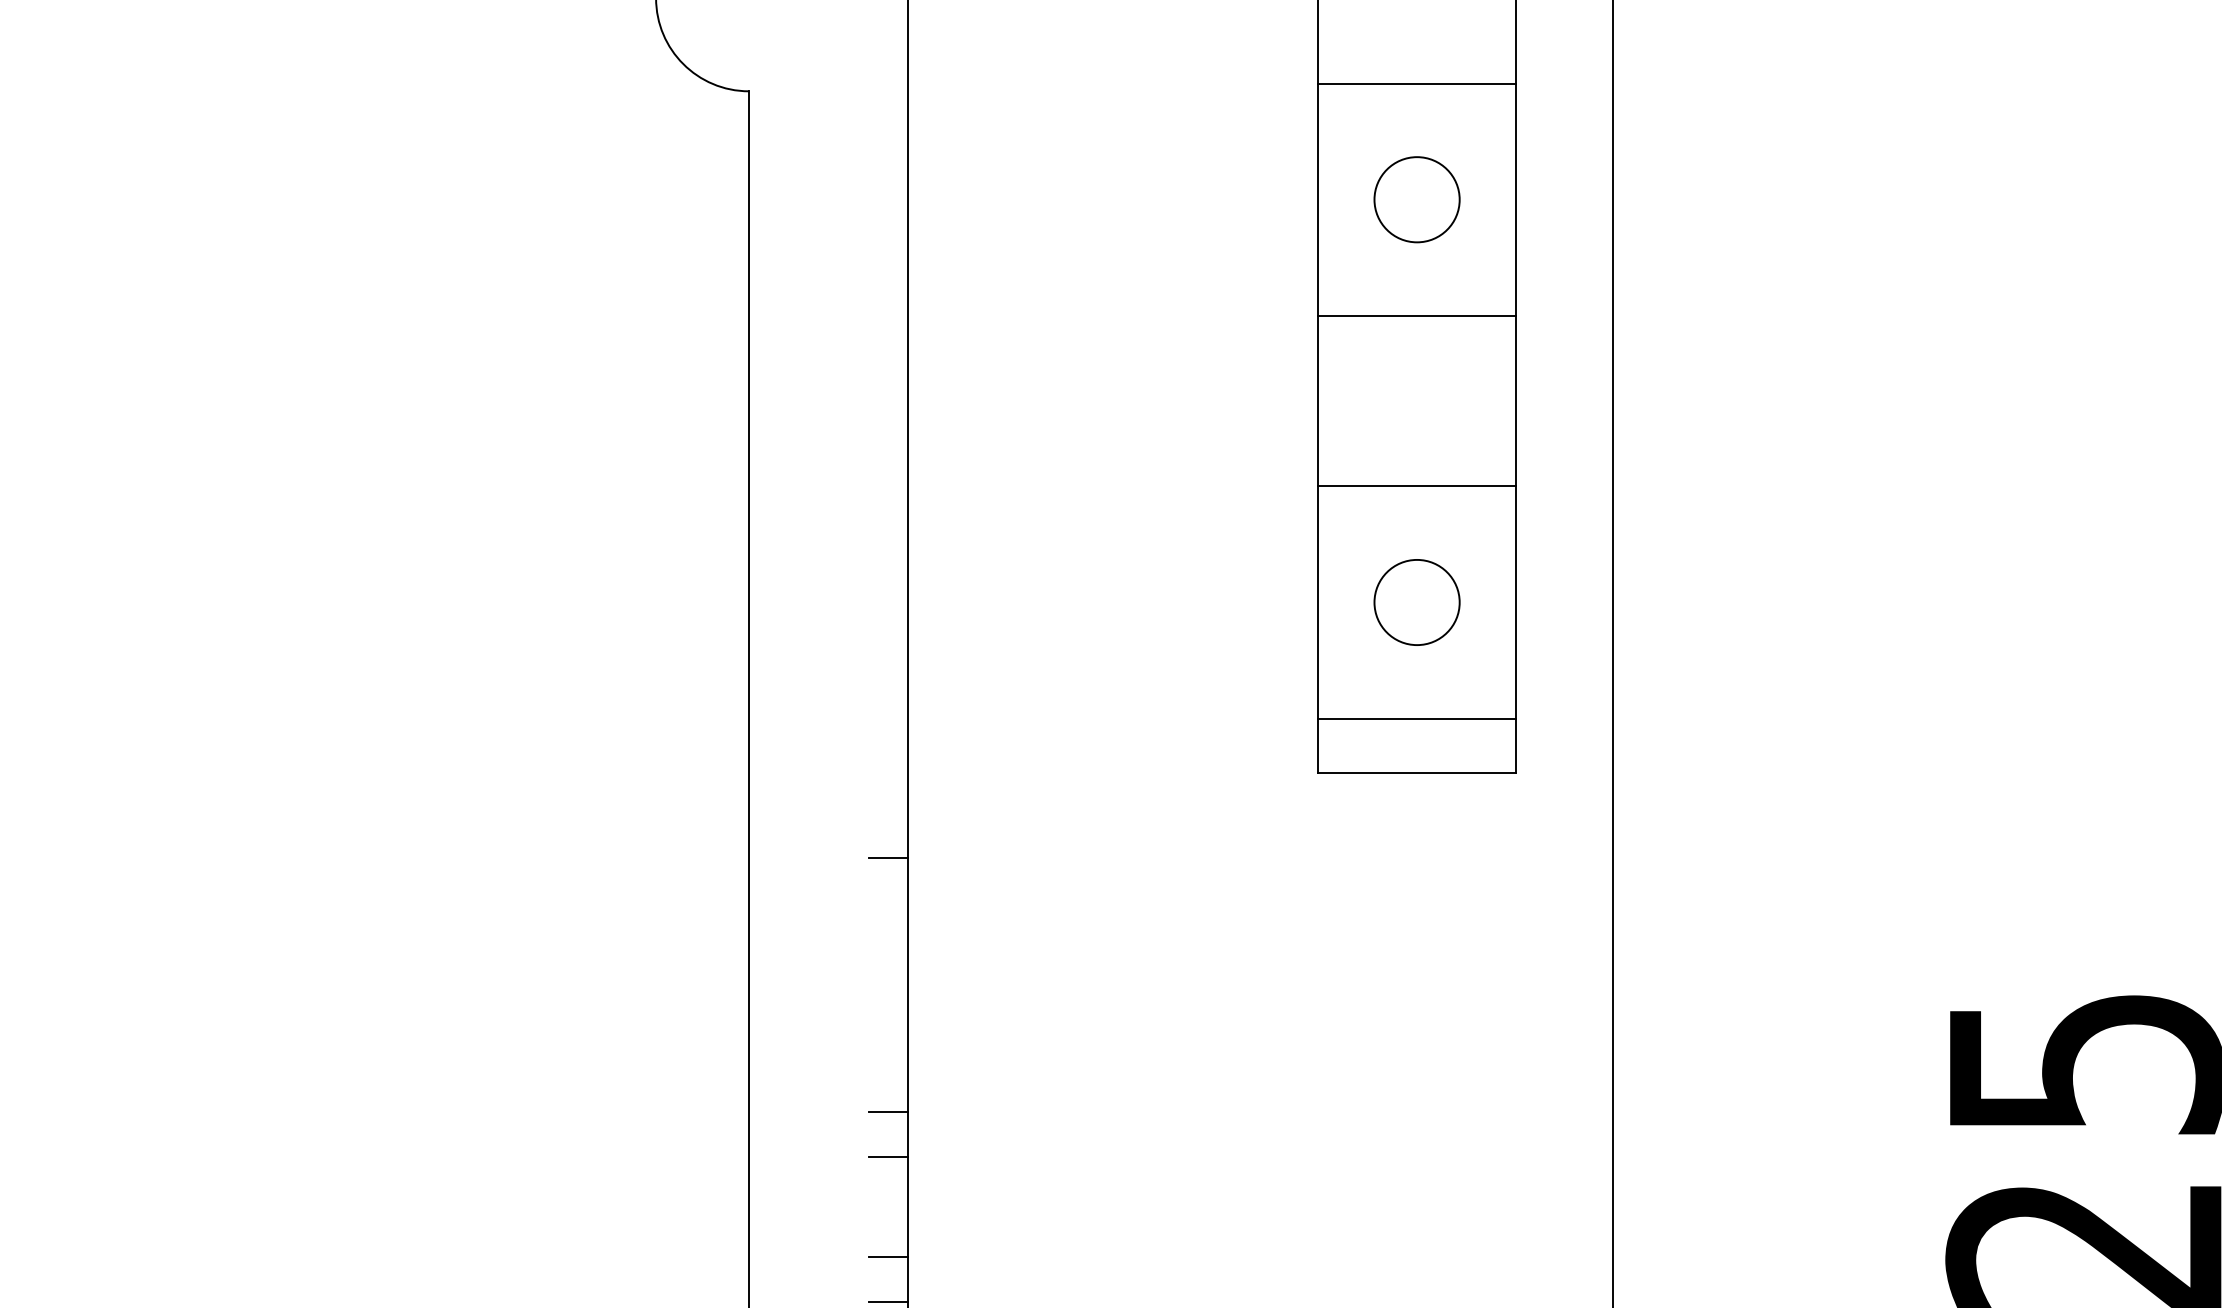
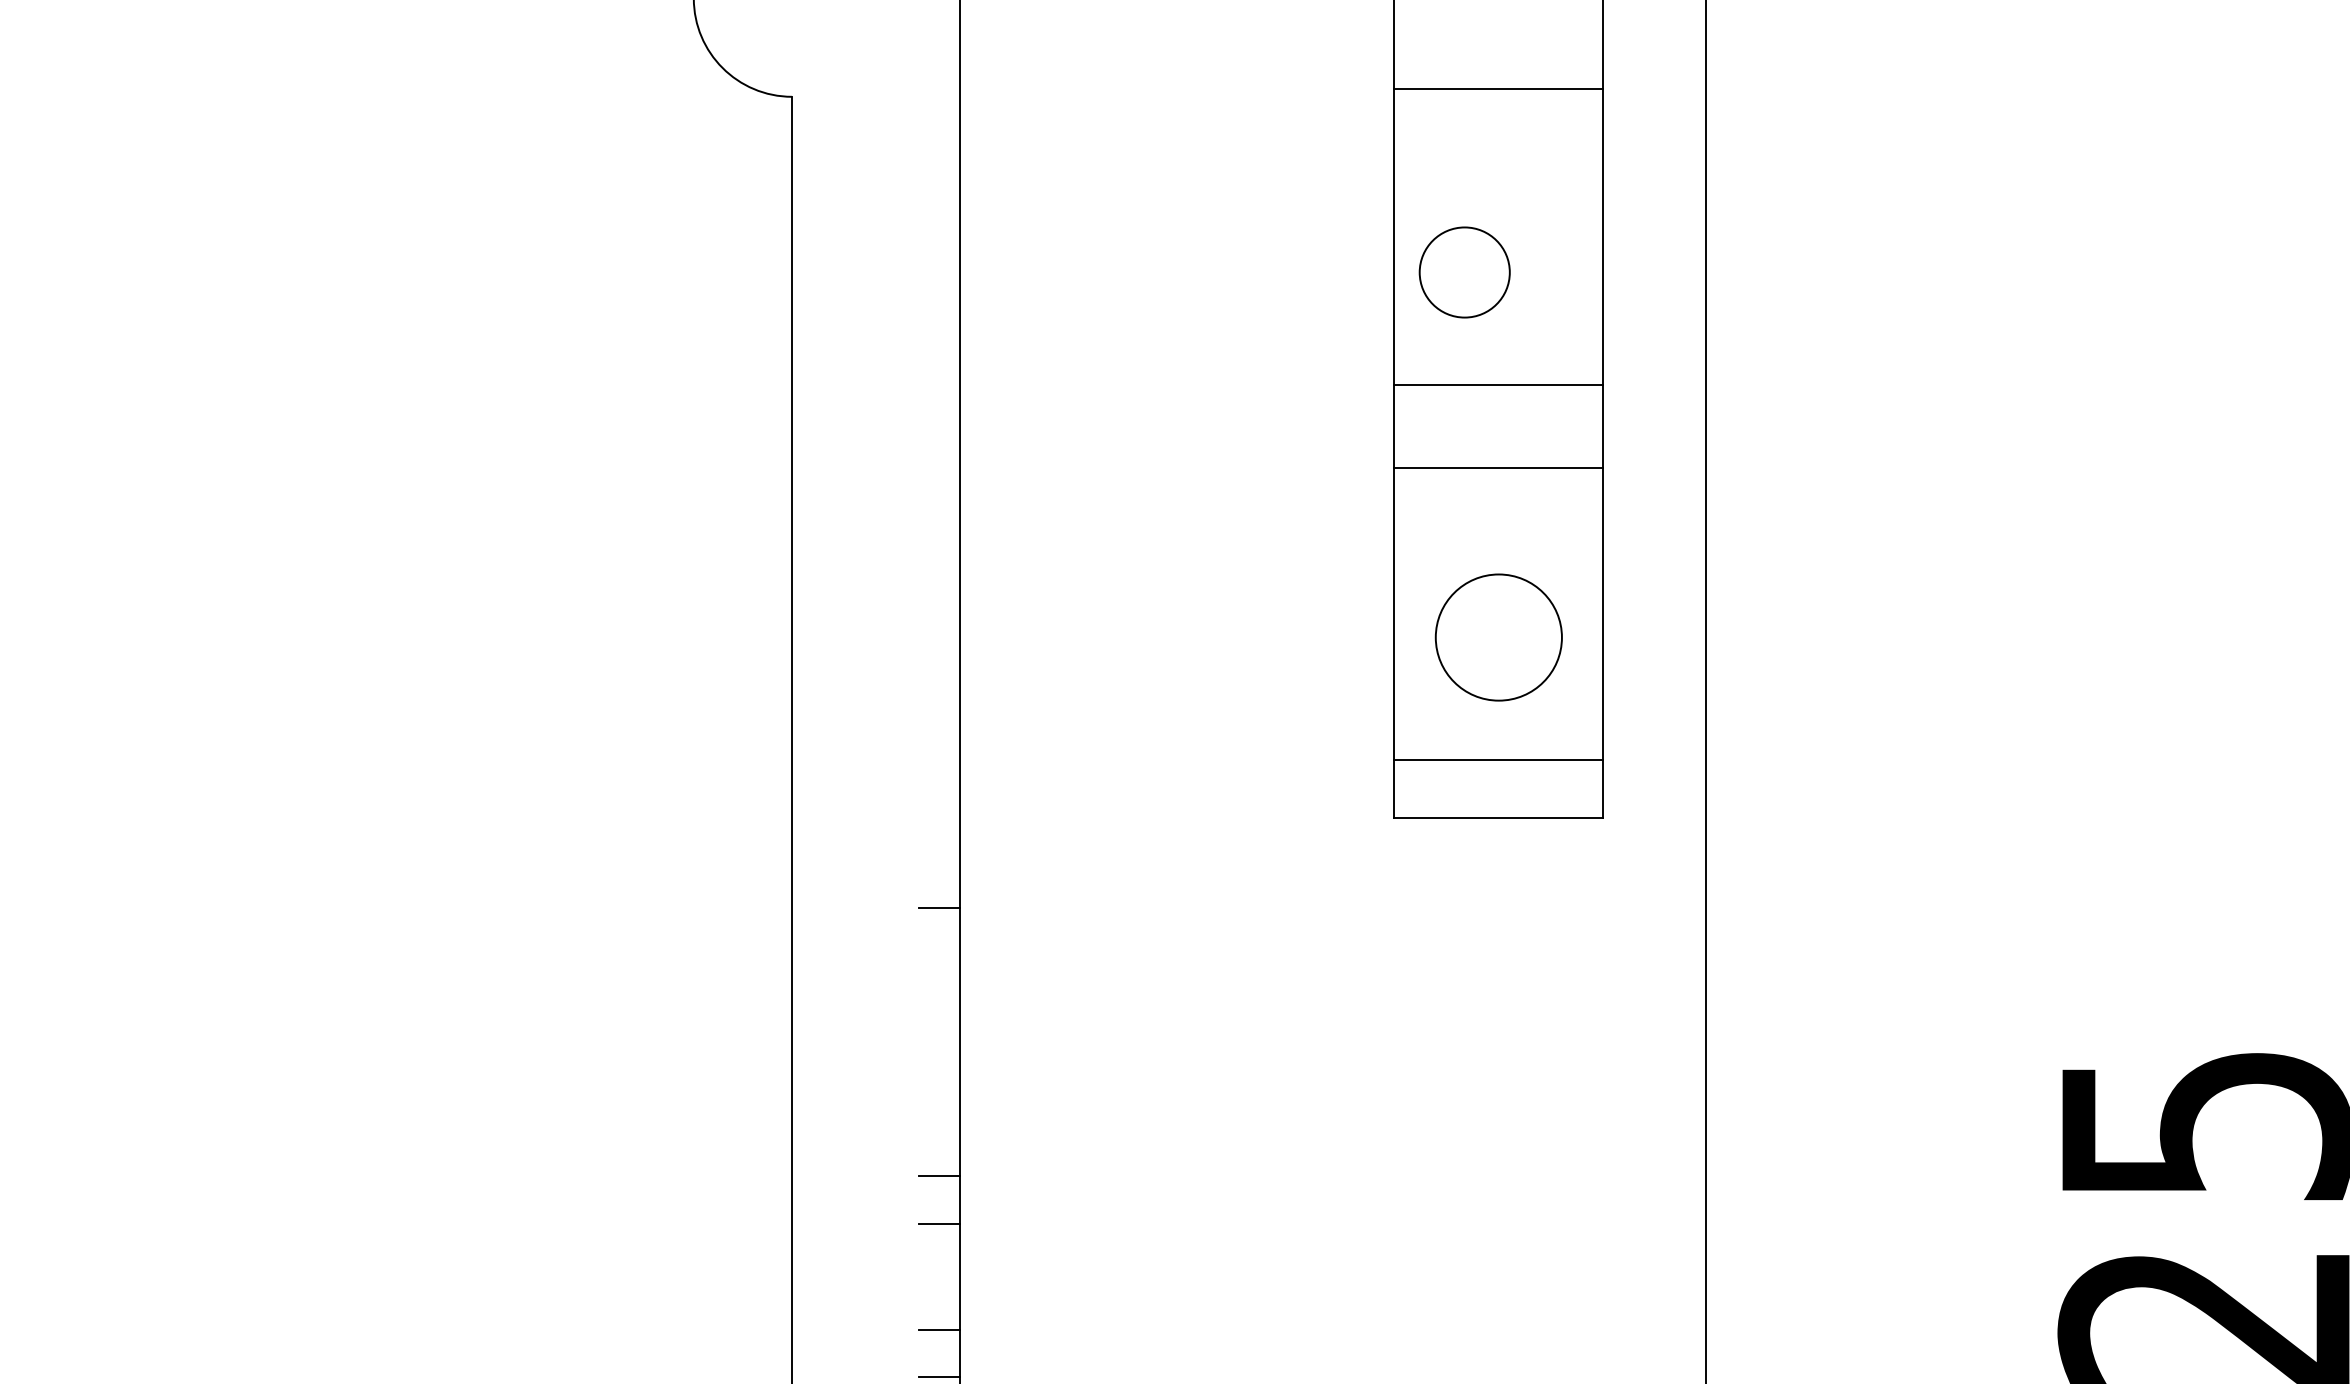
circle: (1416, 199) -> (1464, 272), moved
line: (1416, 316) -> (1498, 385), moved
line: (1416, 486) -> (1498, 467), moved
circle: (1416, 602) -> (1498, 637), size x1.4

